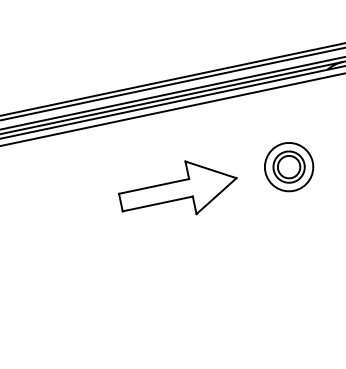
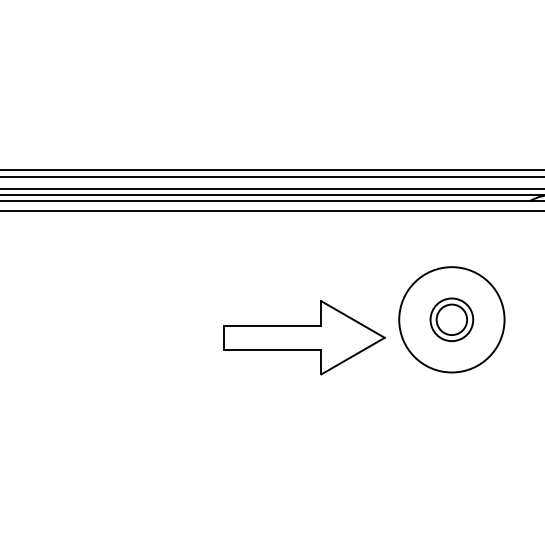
circle: (288, 166) -> (451, 319), size x1.6
part: (178, 190) -> (304, 337), moved

